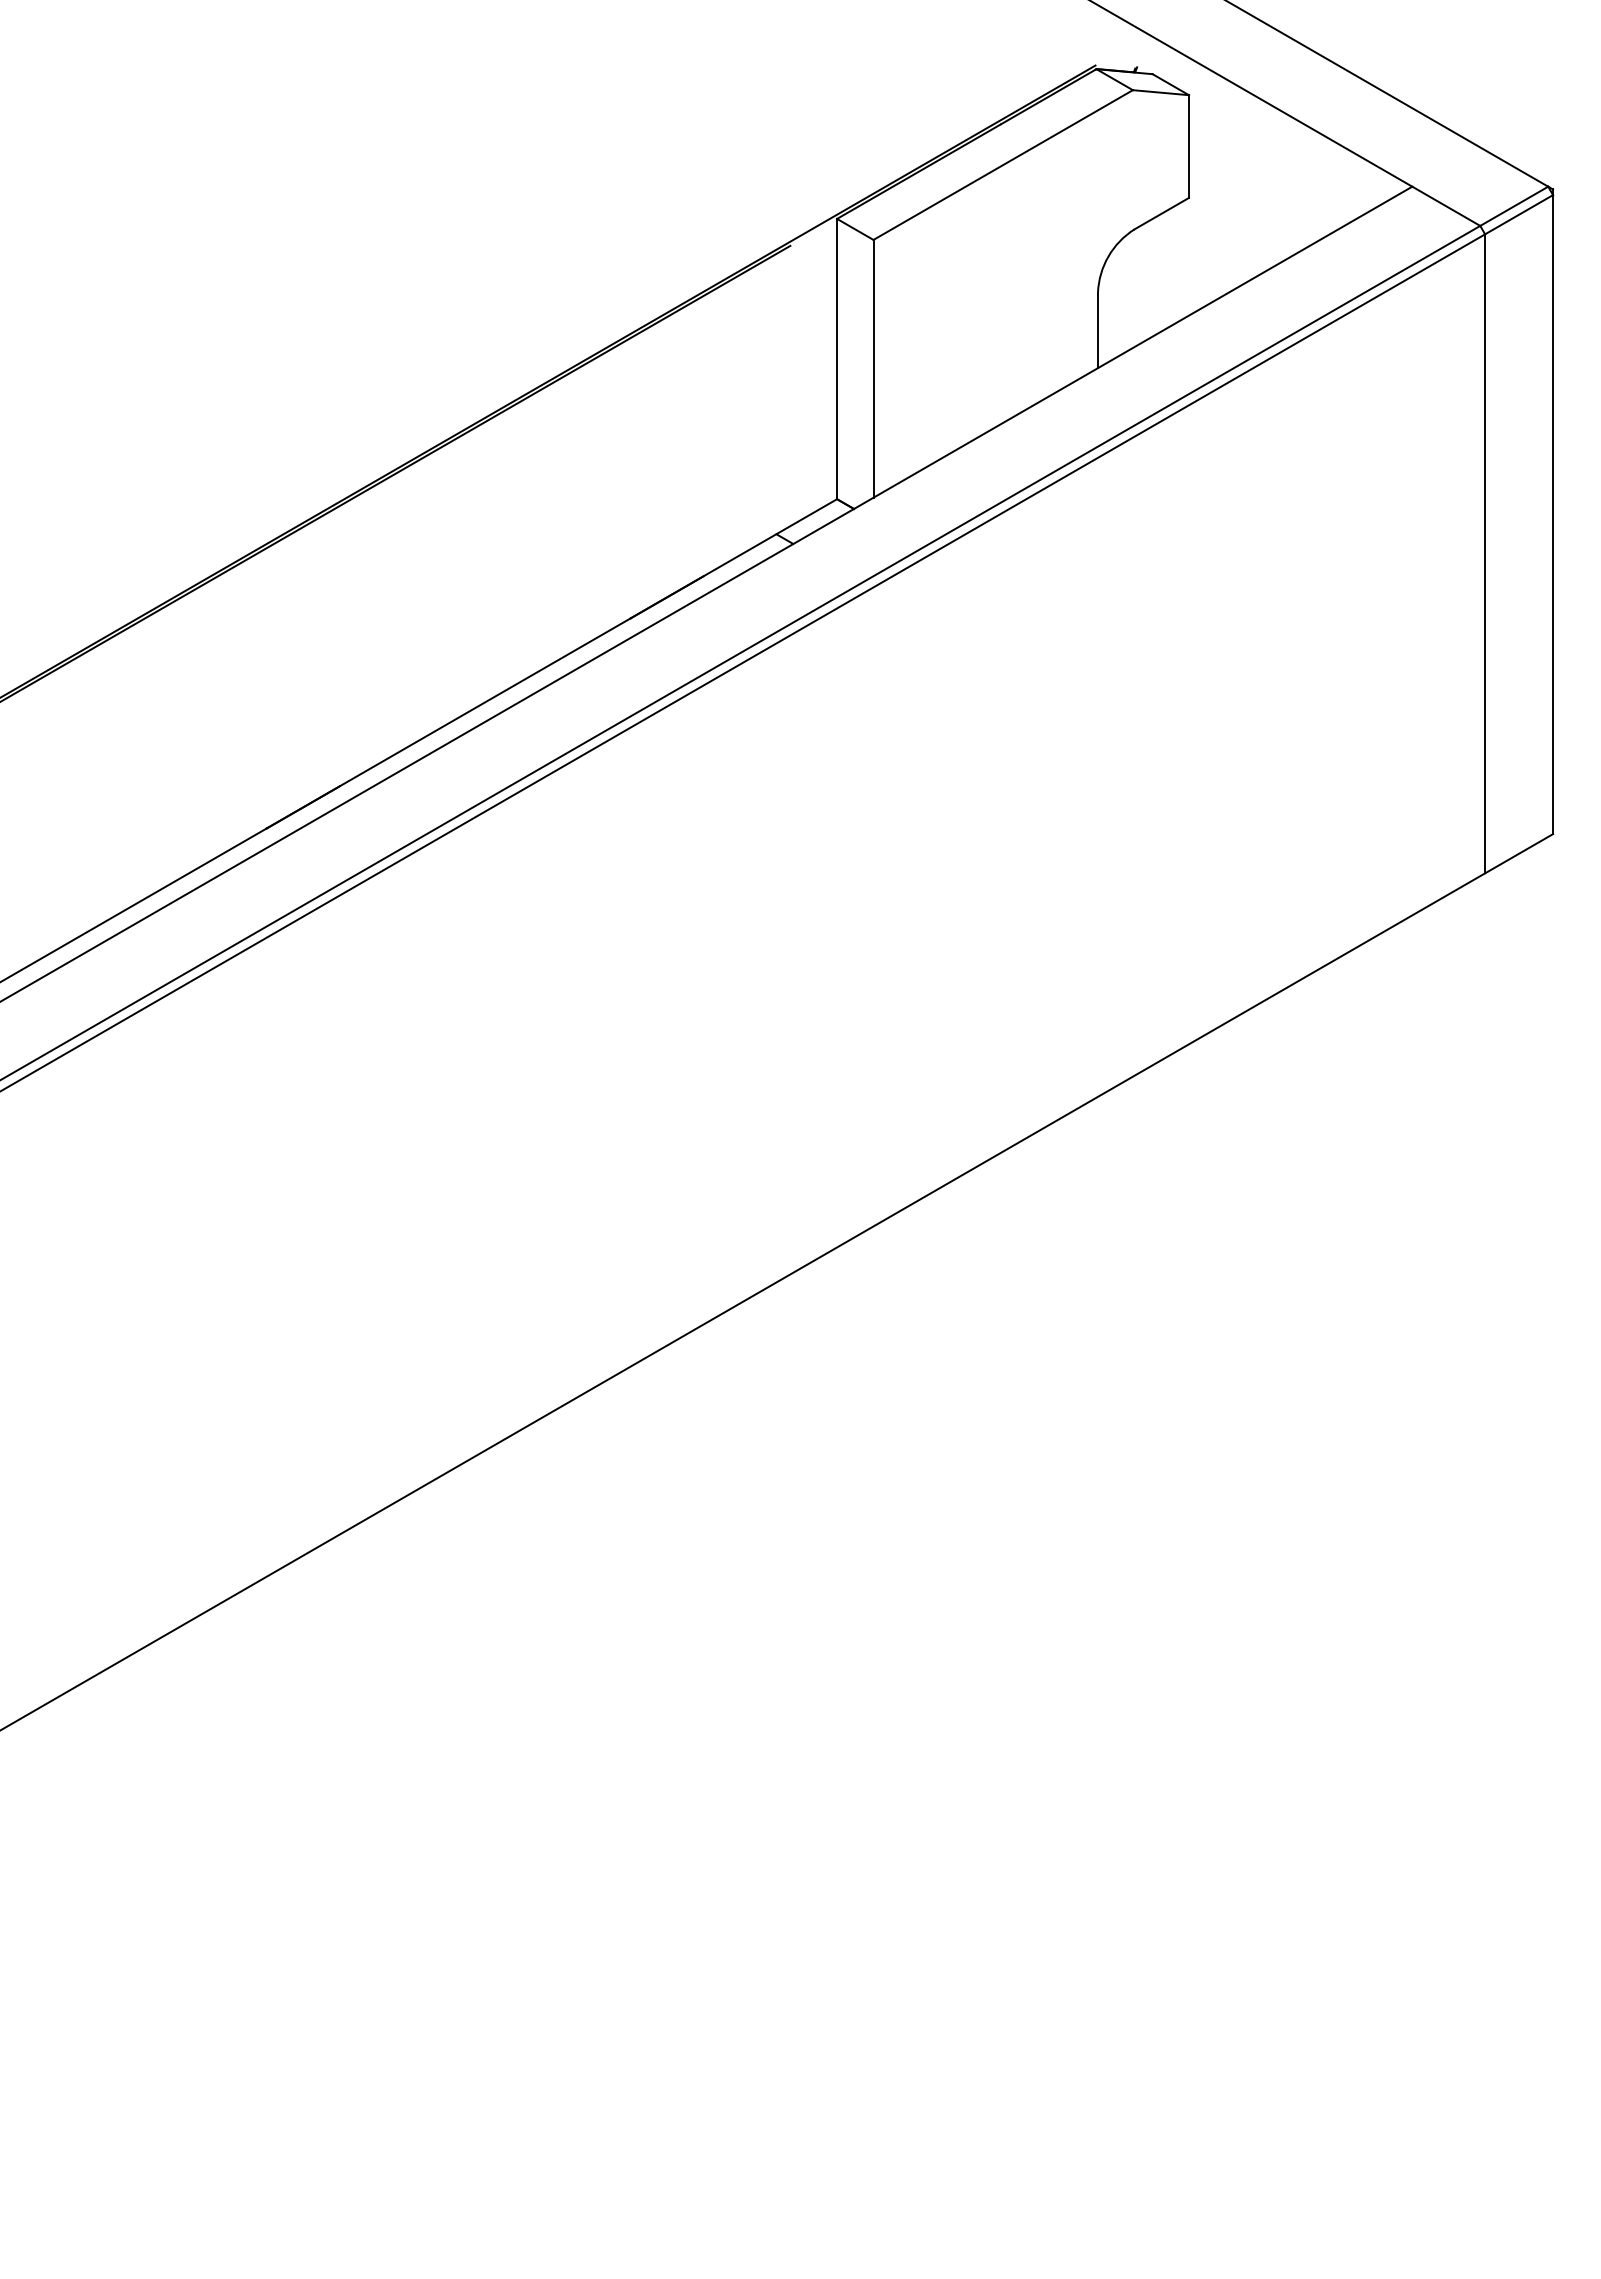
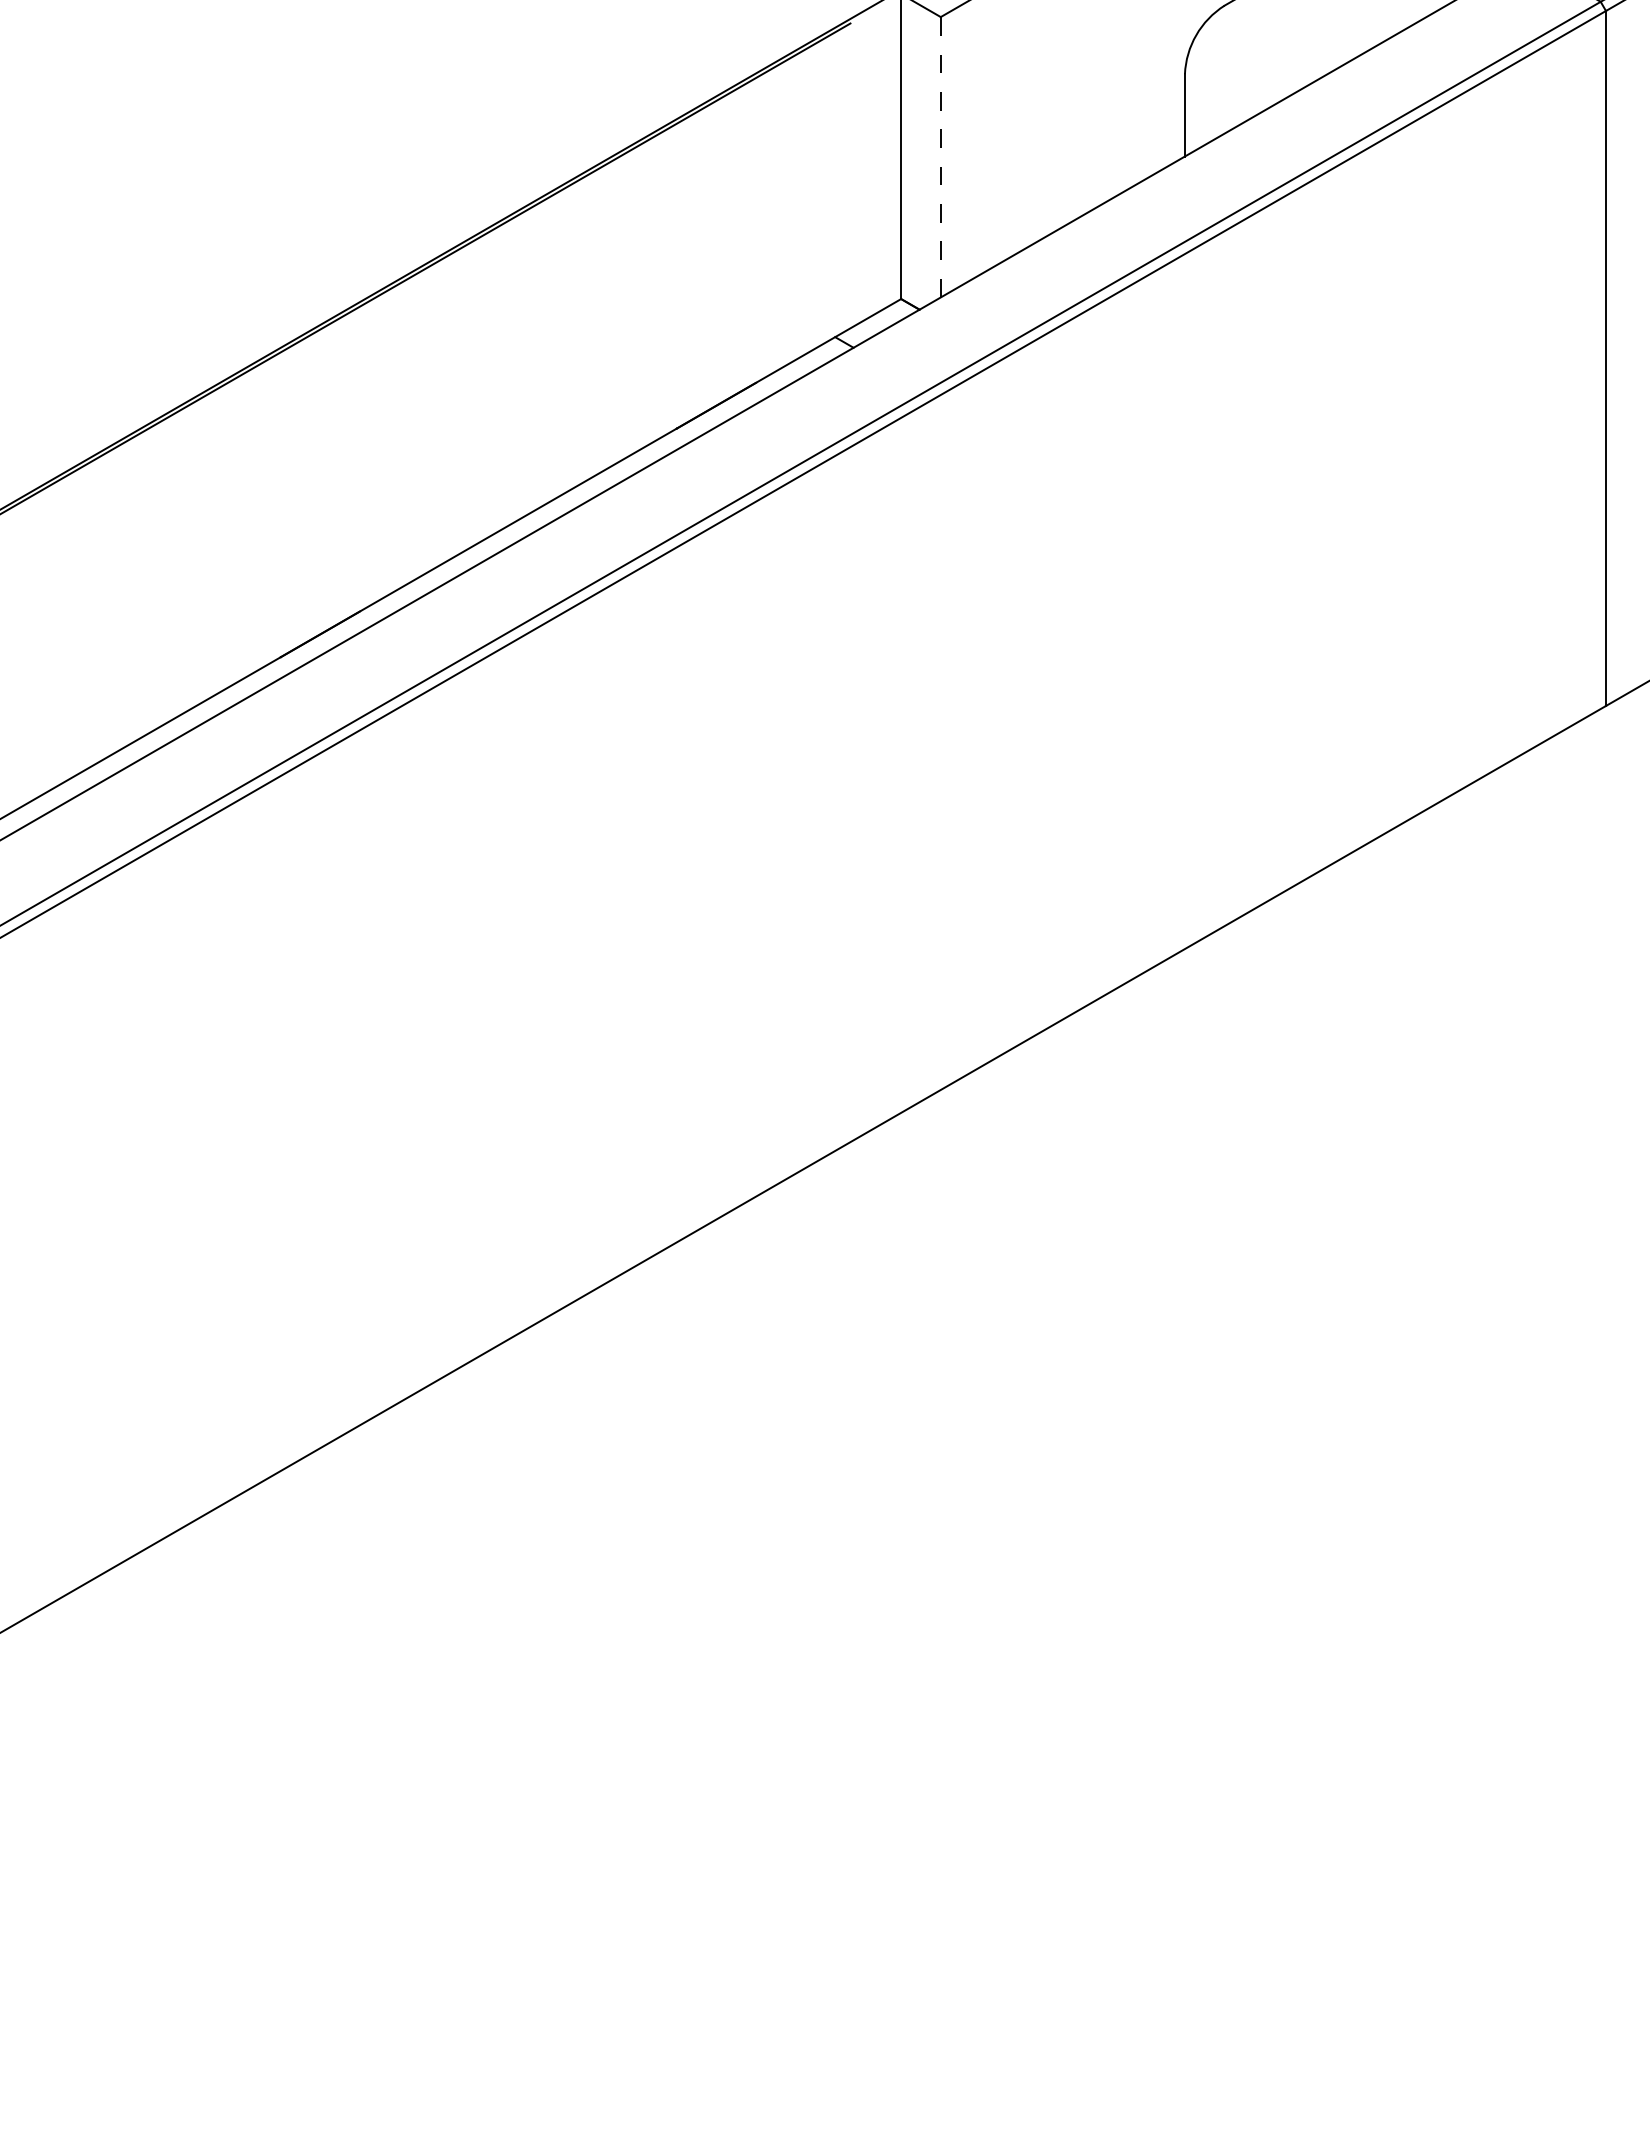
line: (873, 368) -> (940, 156), solid -> dashed

